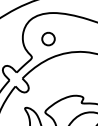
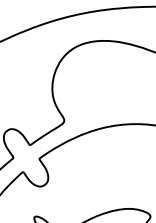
part: (48, 38) -> (102, 89), removed

